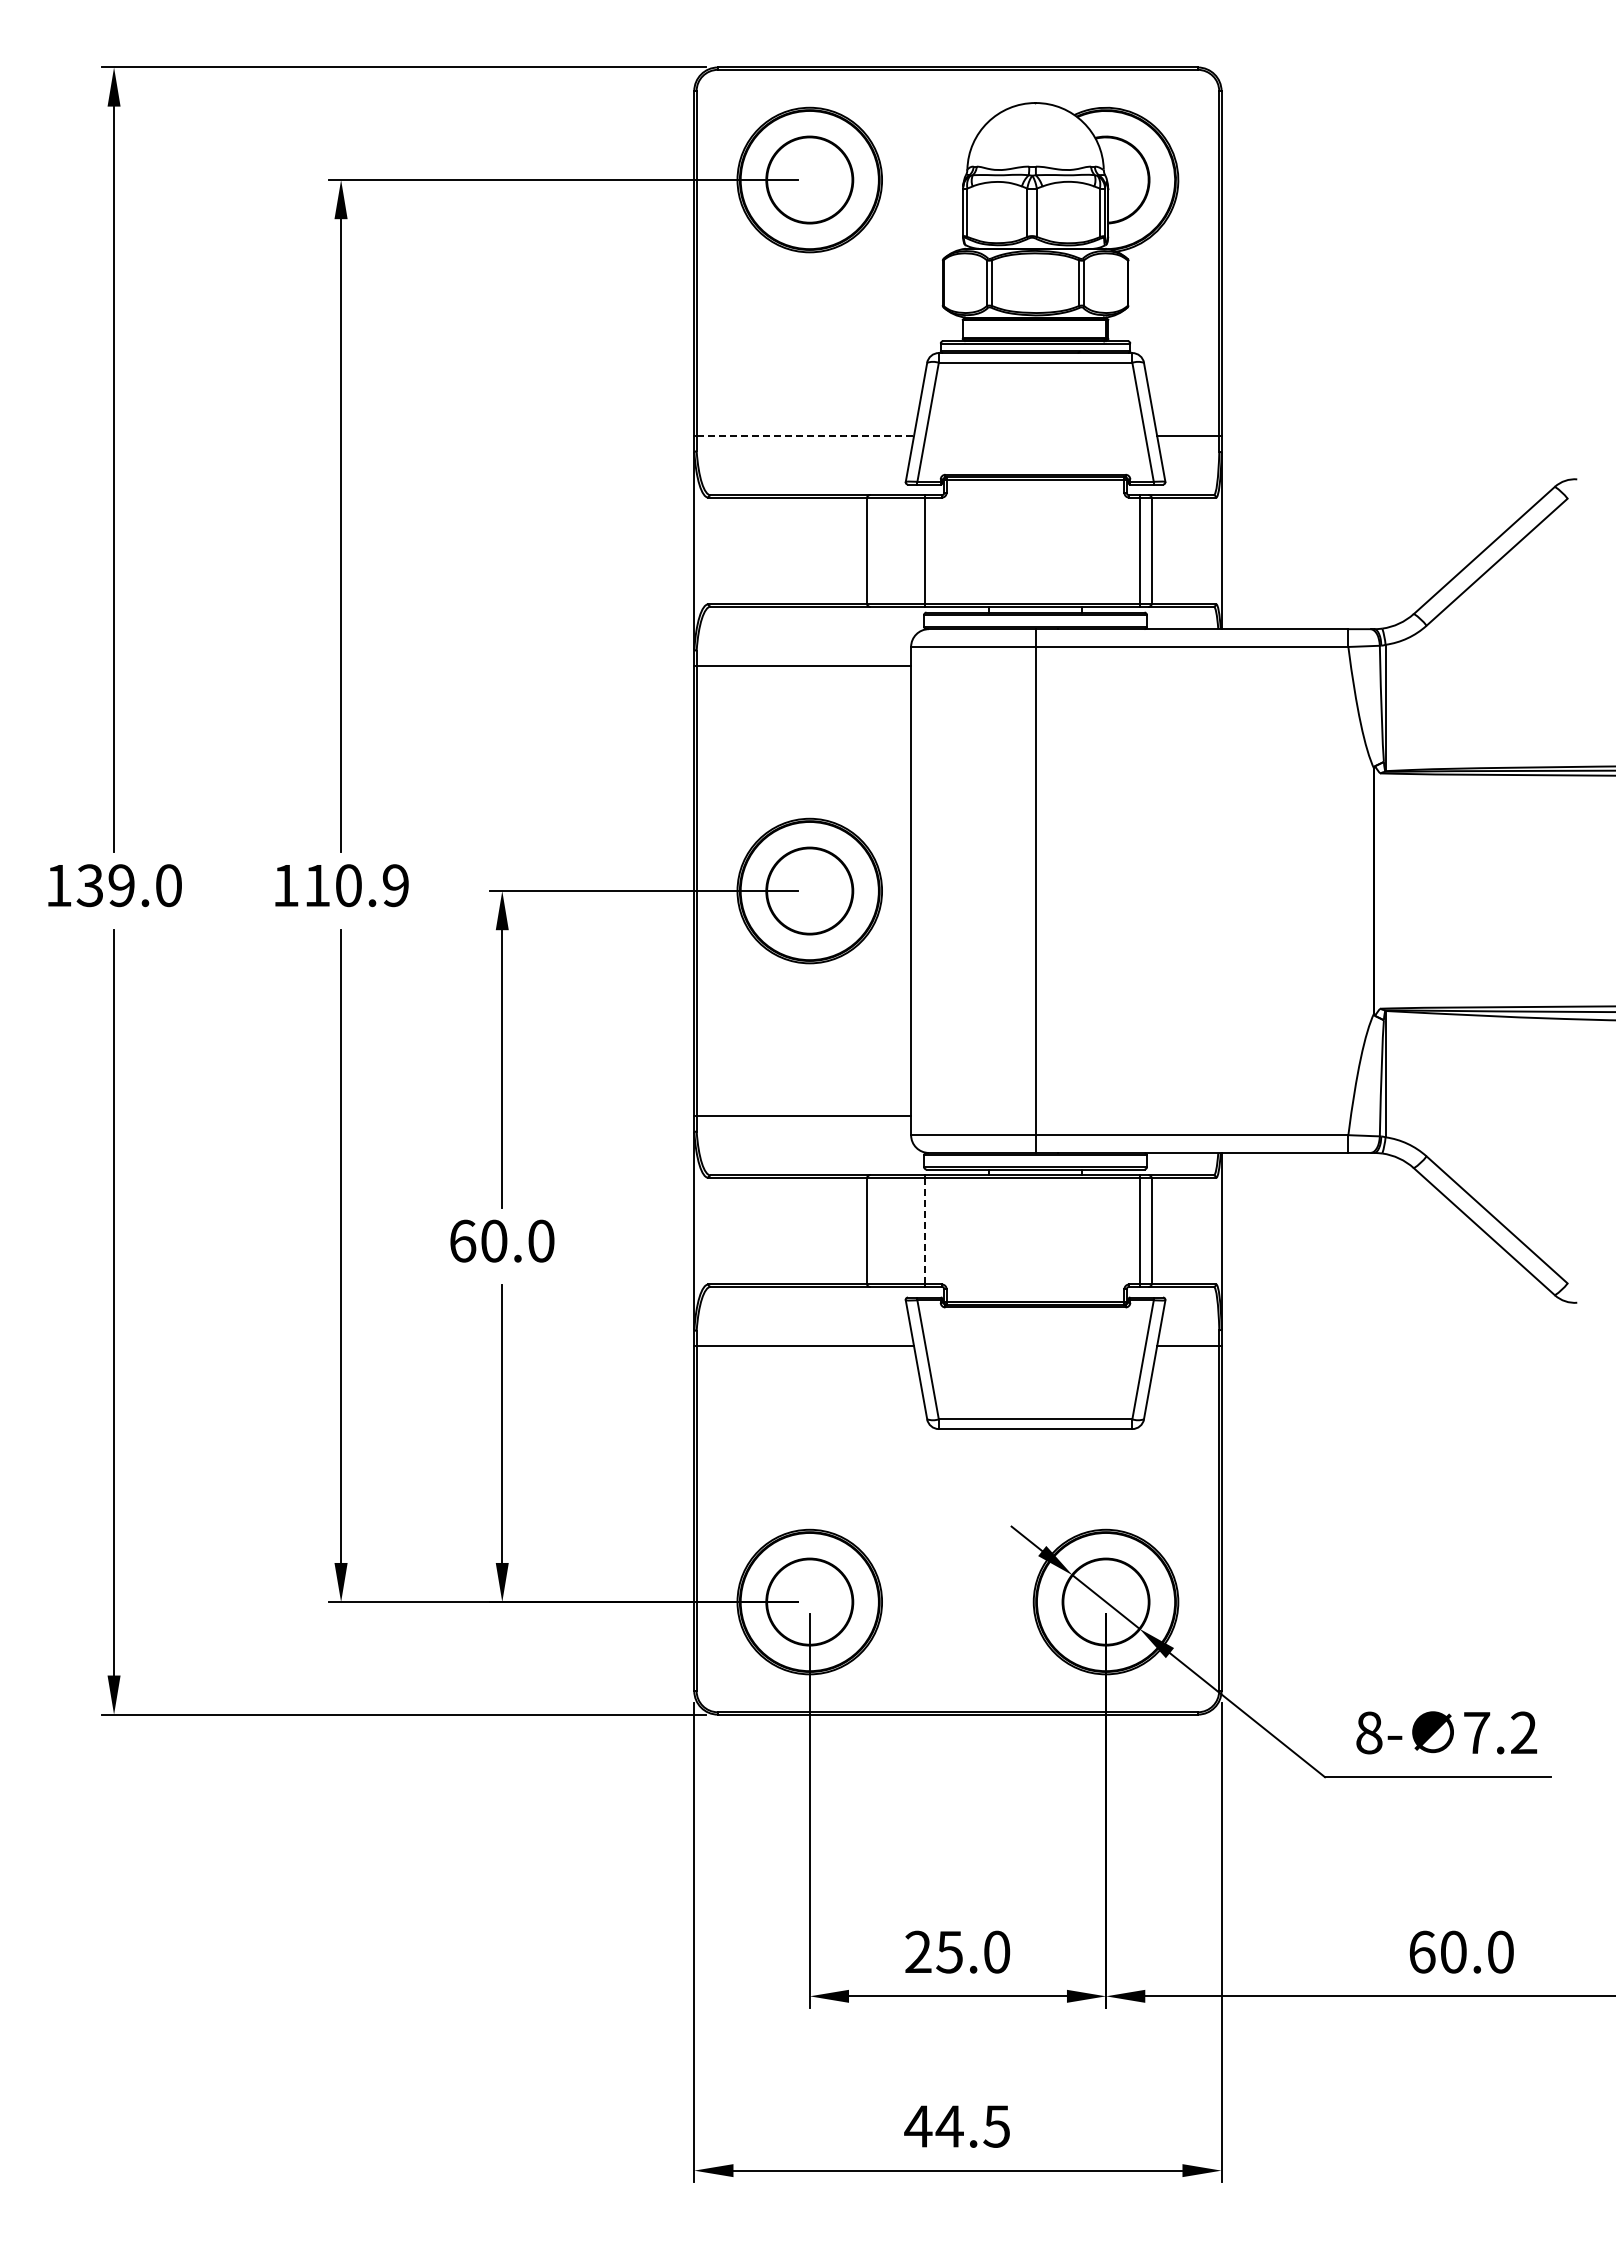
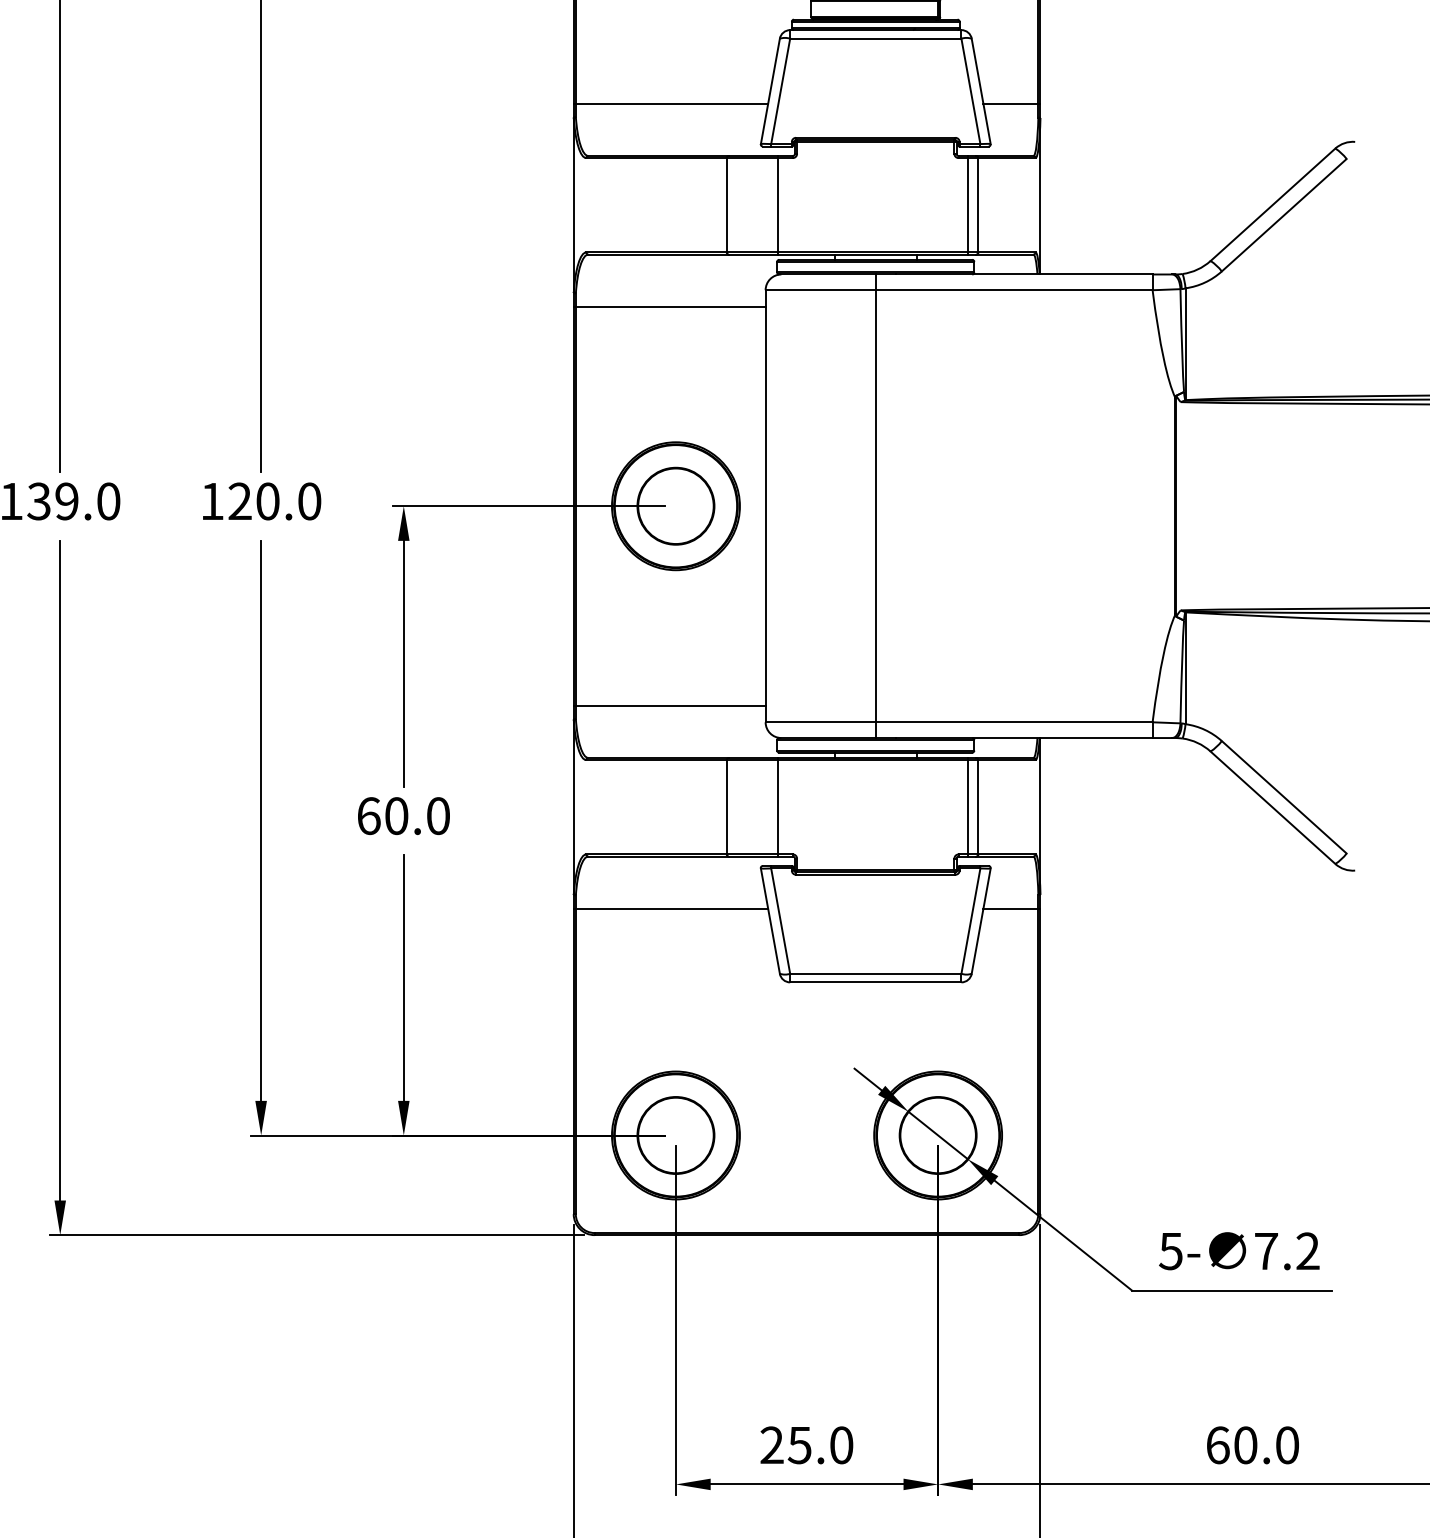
line: (805, 436) -> (672, 103), dashed -> solid
text: (356, 885) -> (274, 501), 110.9 -> 120.0
line: (924, 1231) -> (777, 807), dashed -> solid
text: (1368, 1732) -> (1170, 1250), 8- -> 5-

